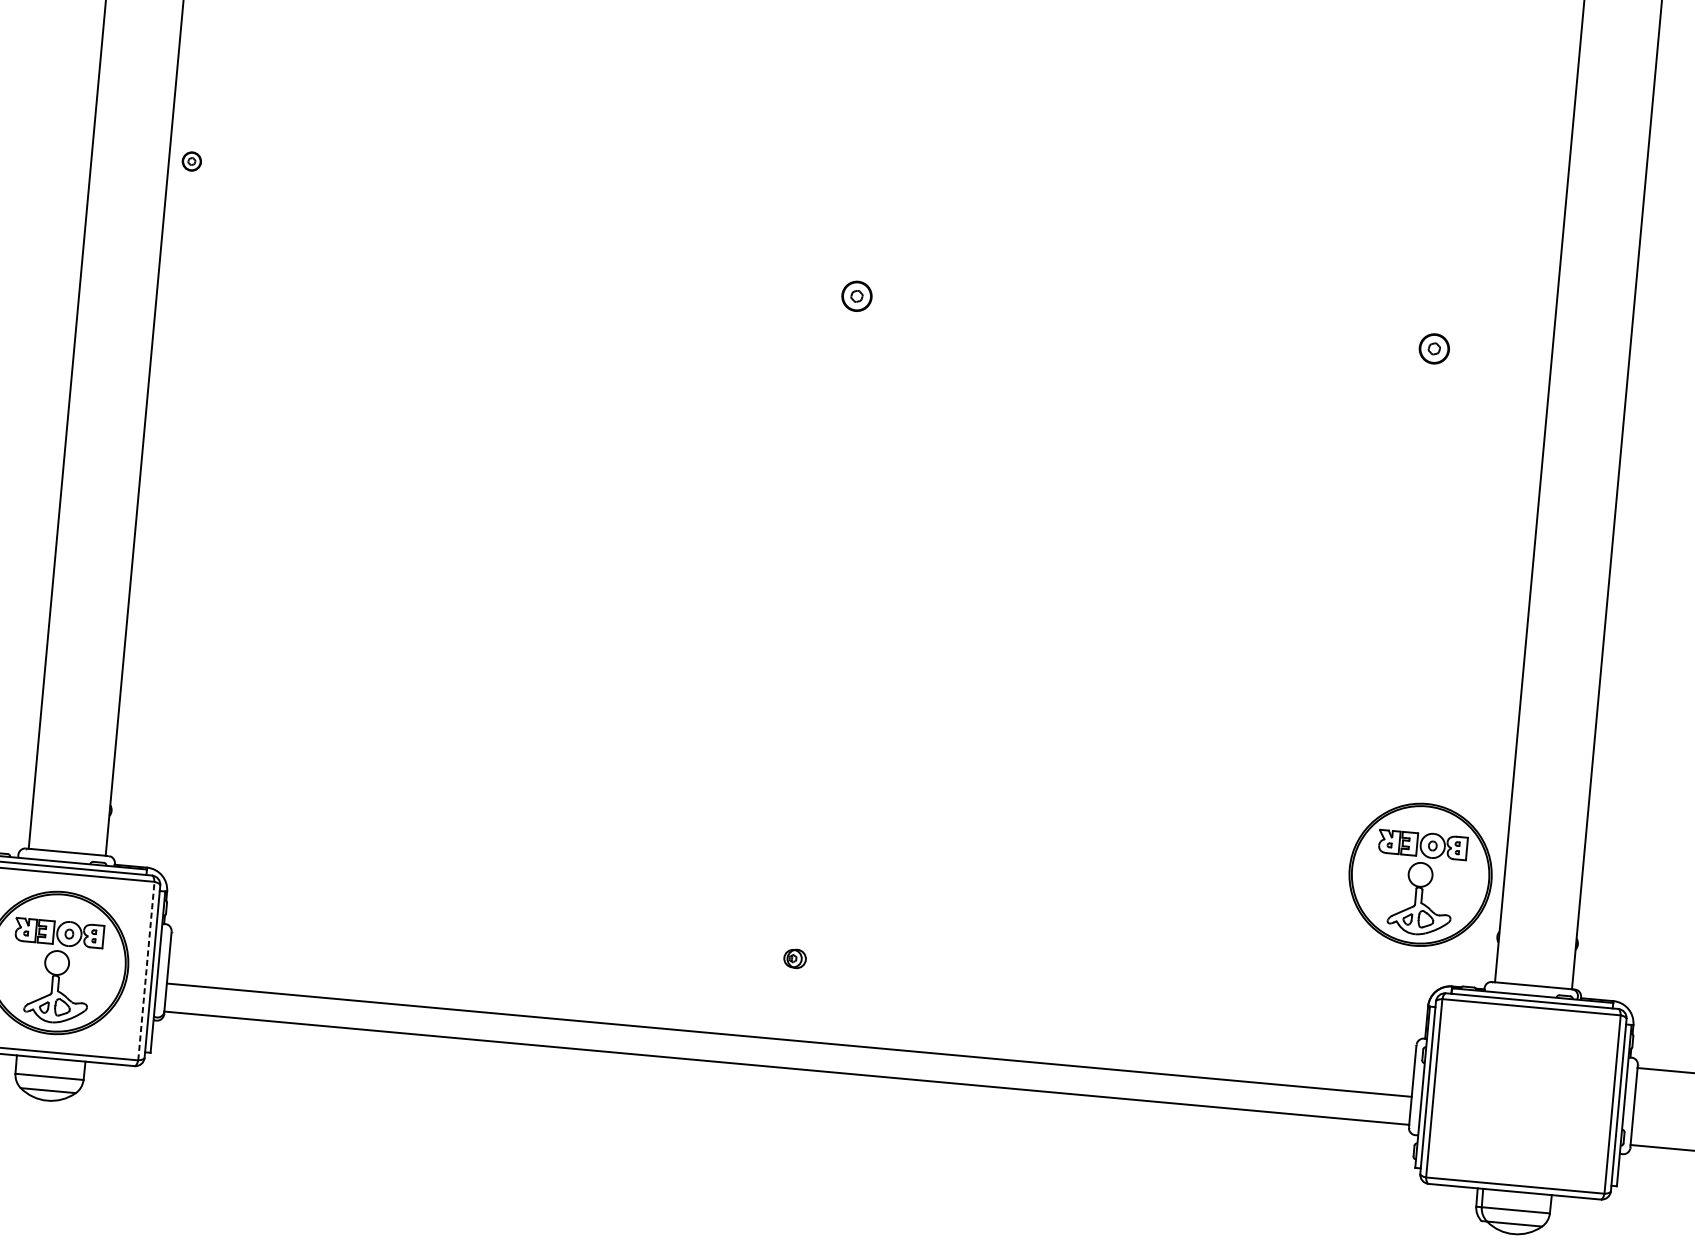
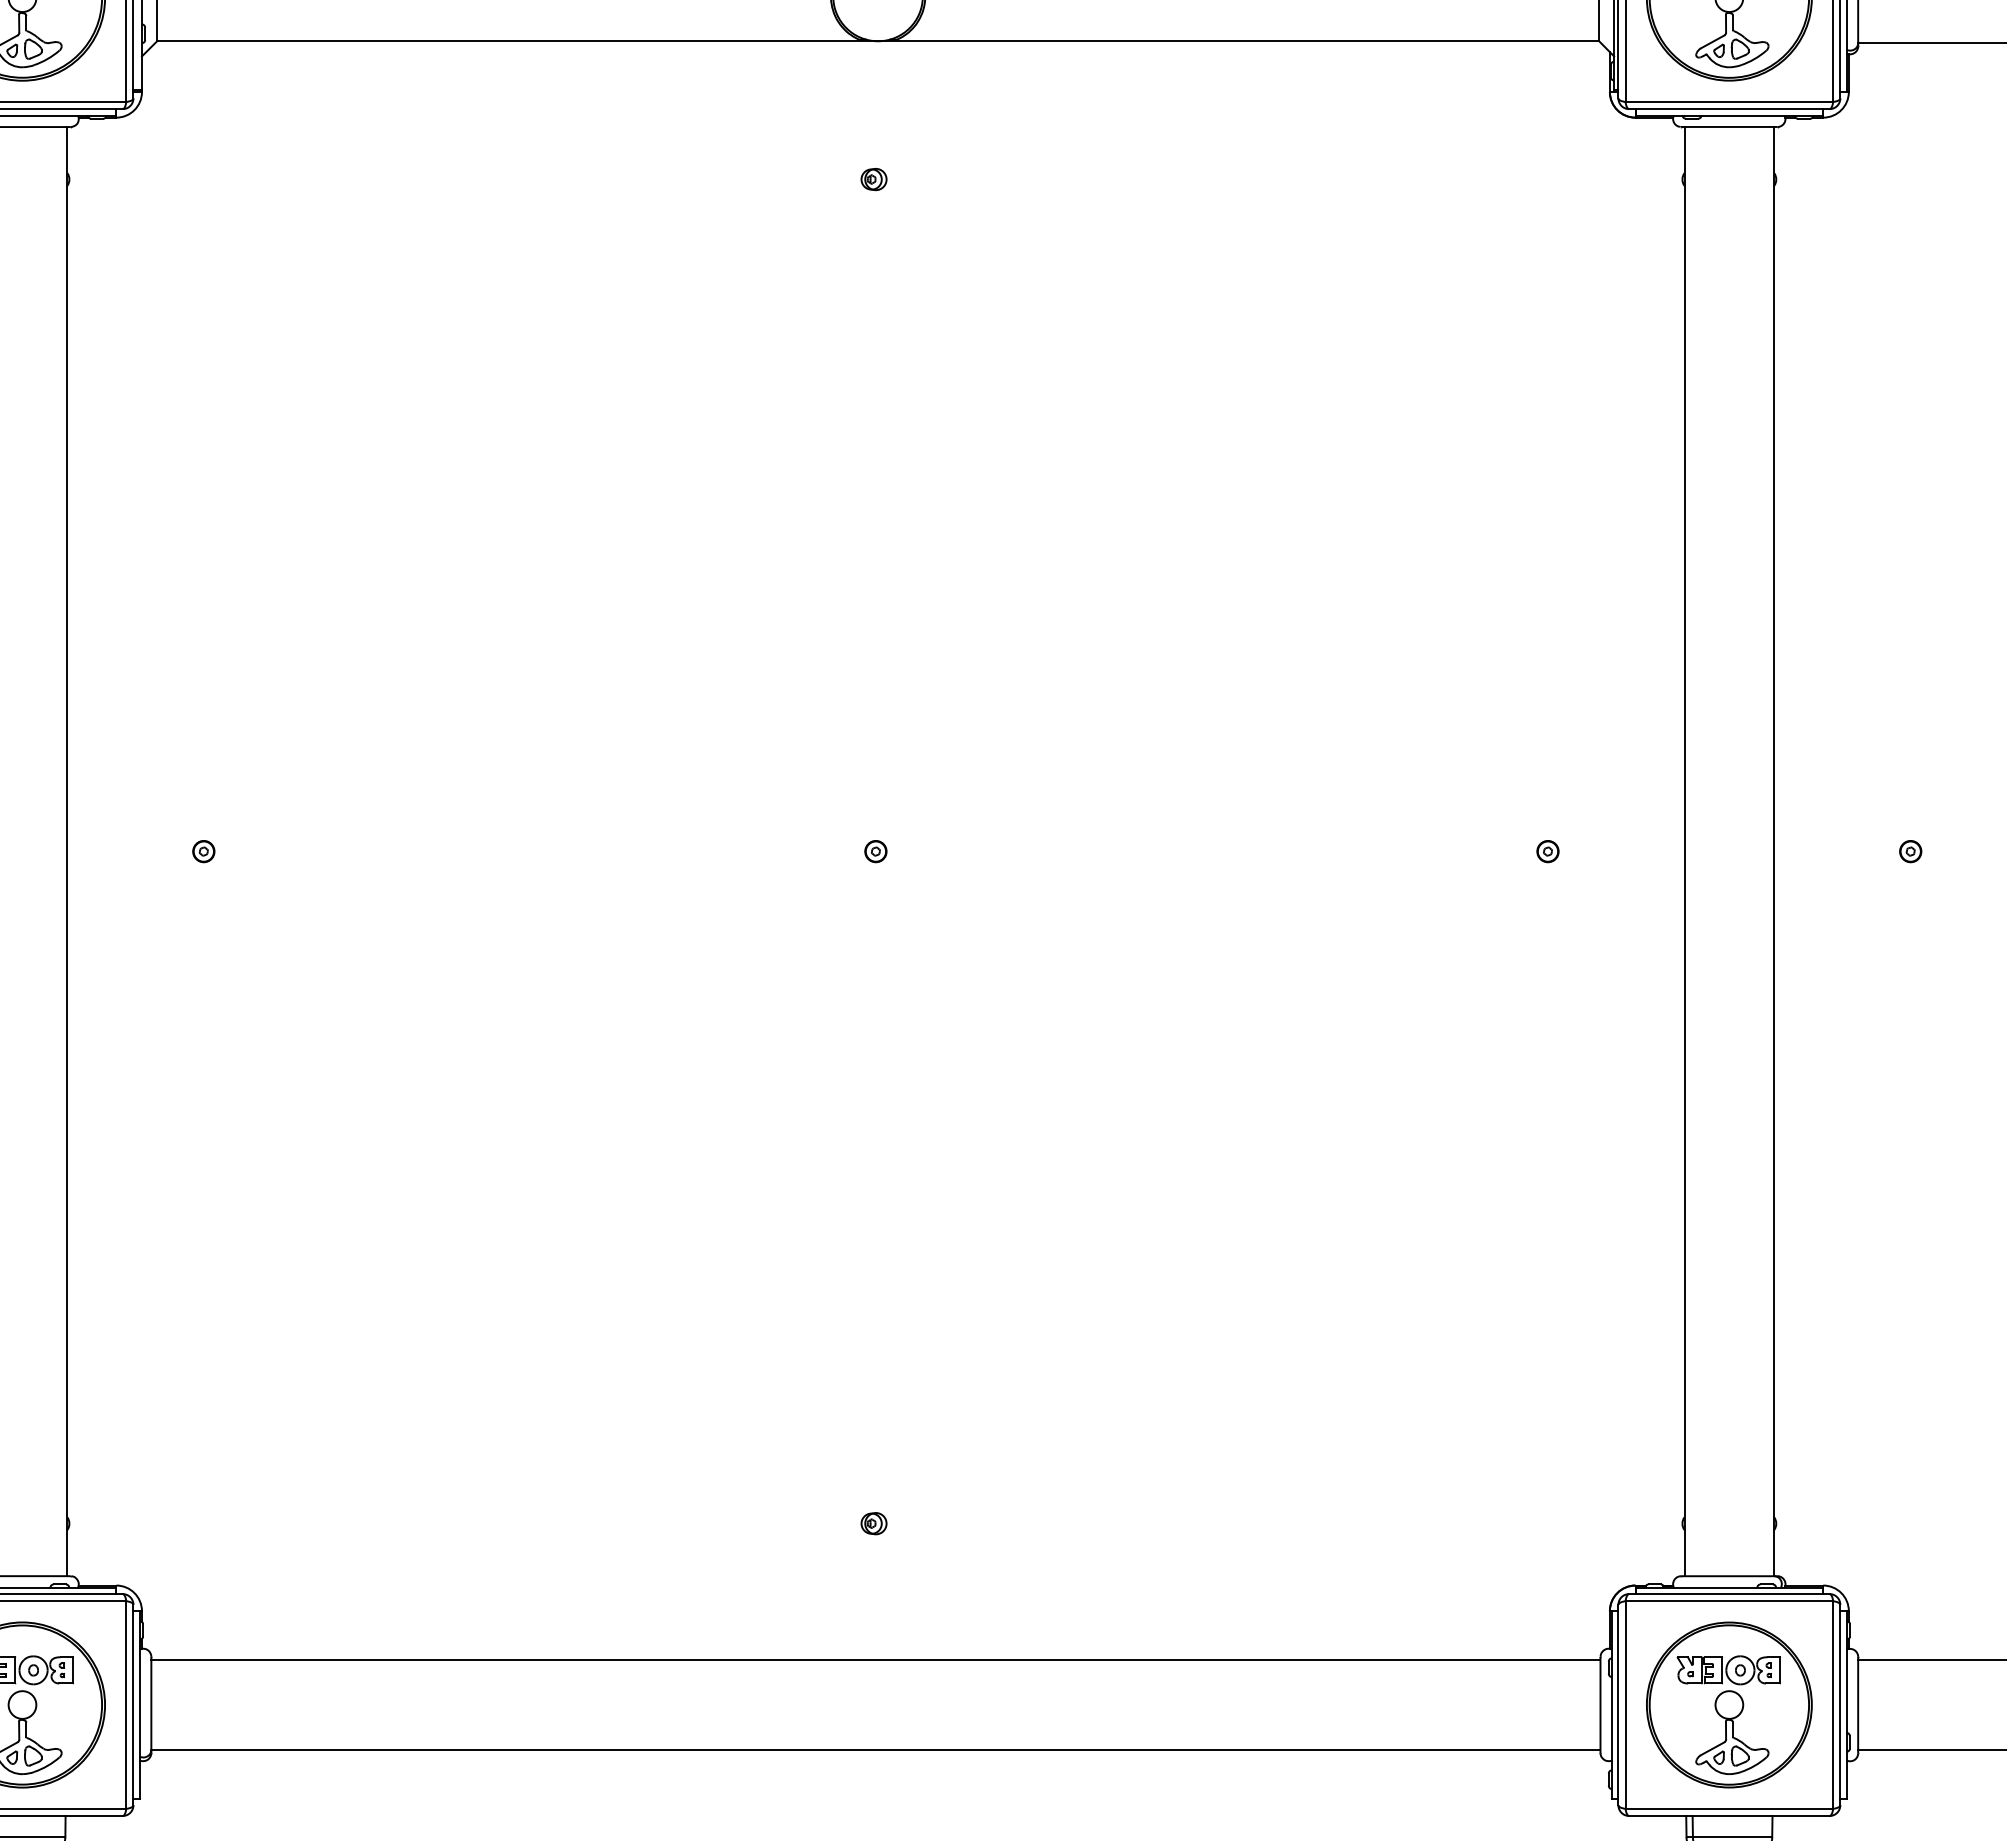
part: (191, 161) -> (203, 851), moved
part: (856, 296) -> (875, 851), size x0.62
part: (1433, 348) -> (1547, 851), size x0.62
part: (1420, 874) -> (1729, 1704), moved
part: (794, 958) -> (873, 1523), moved
line: (146, 971) -> (126, 1705), dashed -> solid
line: (788, 1040) -> (875, 1660), moved

